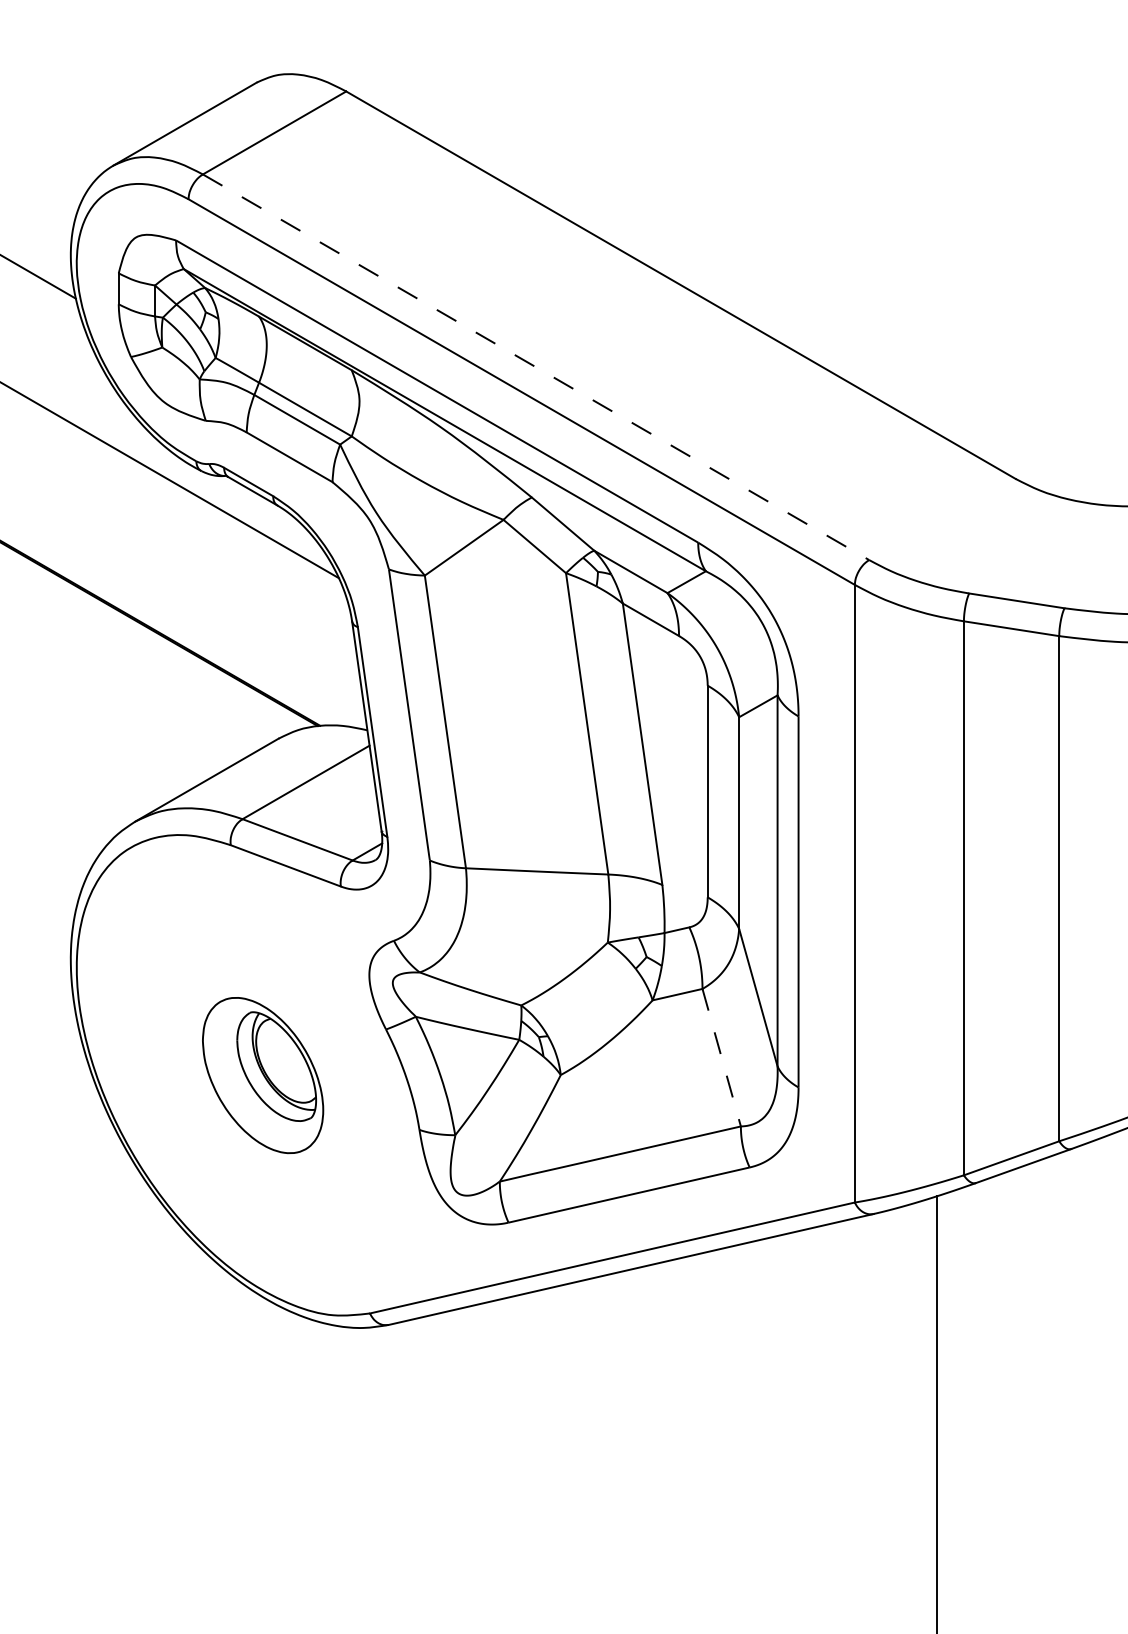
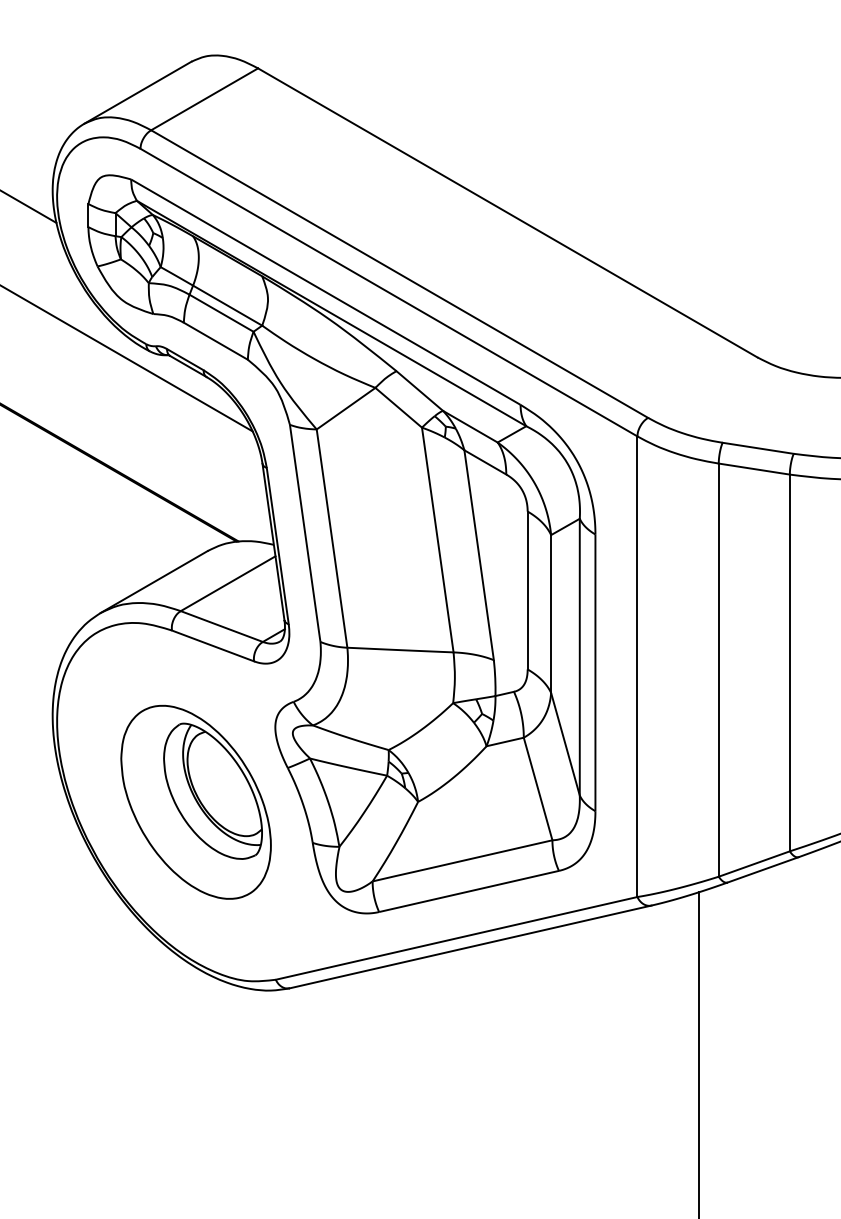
line: (536, 367) -> (399, 274), dashed -> solid
line: (721, 1058) -> (537, 789), dashed -> solid
part: (262, 1075) -> (195, 802), size x1.67

